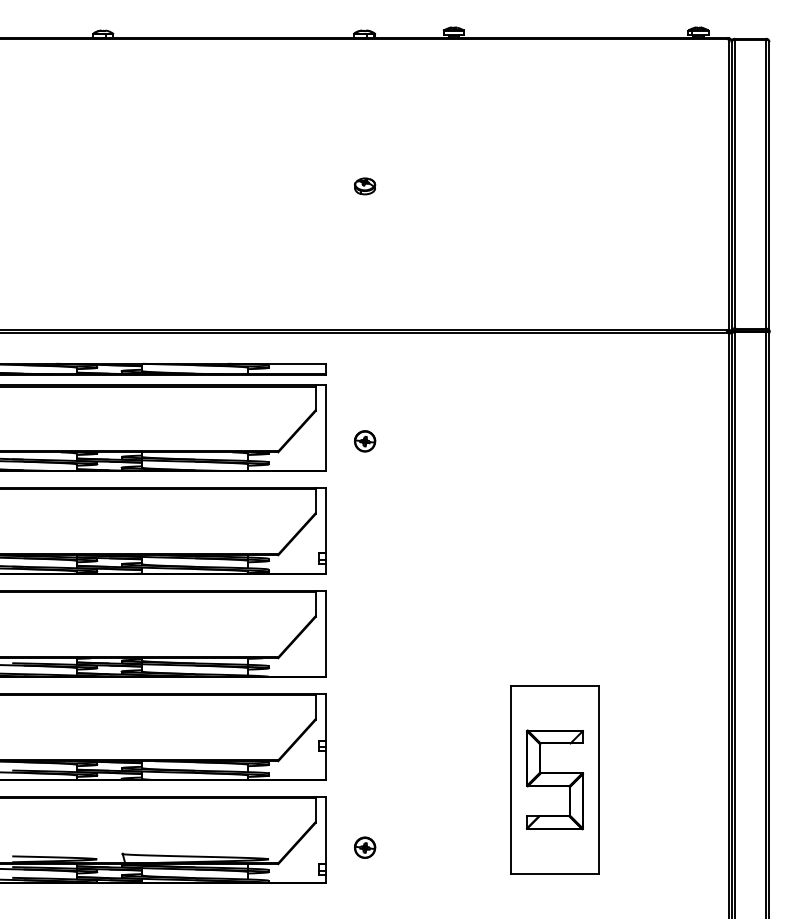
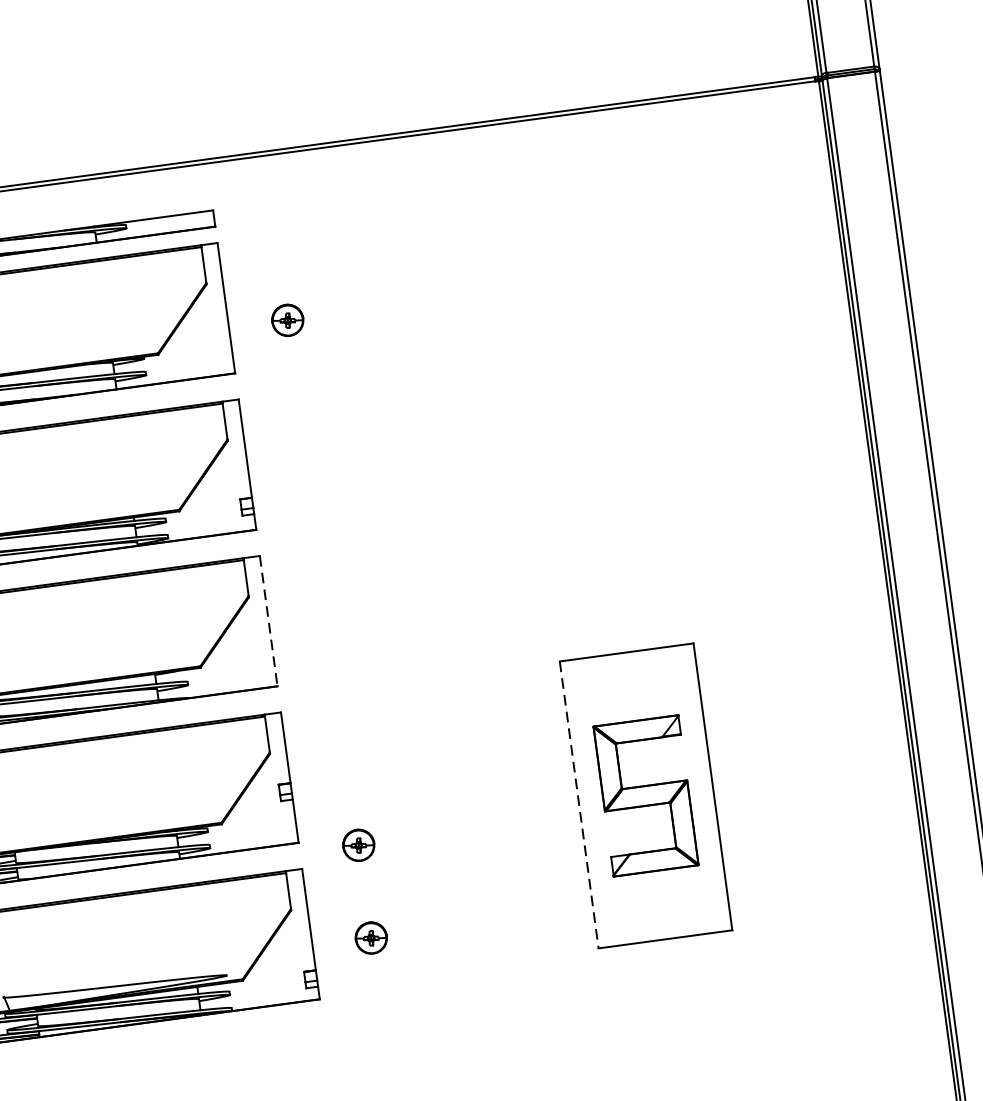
line: (326, 634) -> (268, 621), solid -> dashed
line: (511, 780) -> (580, 805), solid -> dashed
part: (365, 786) -> (359, 844), added

